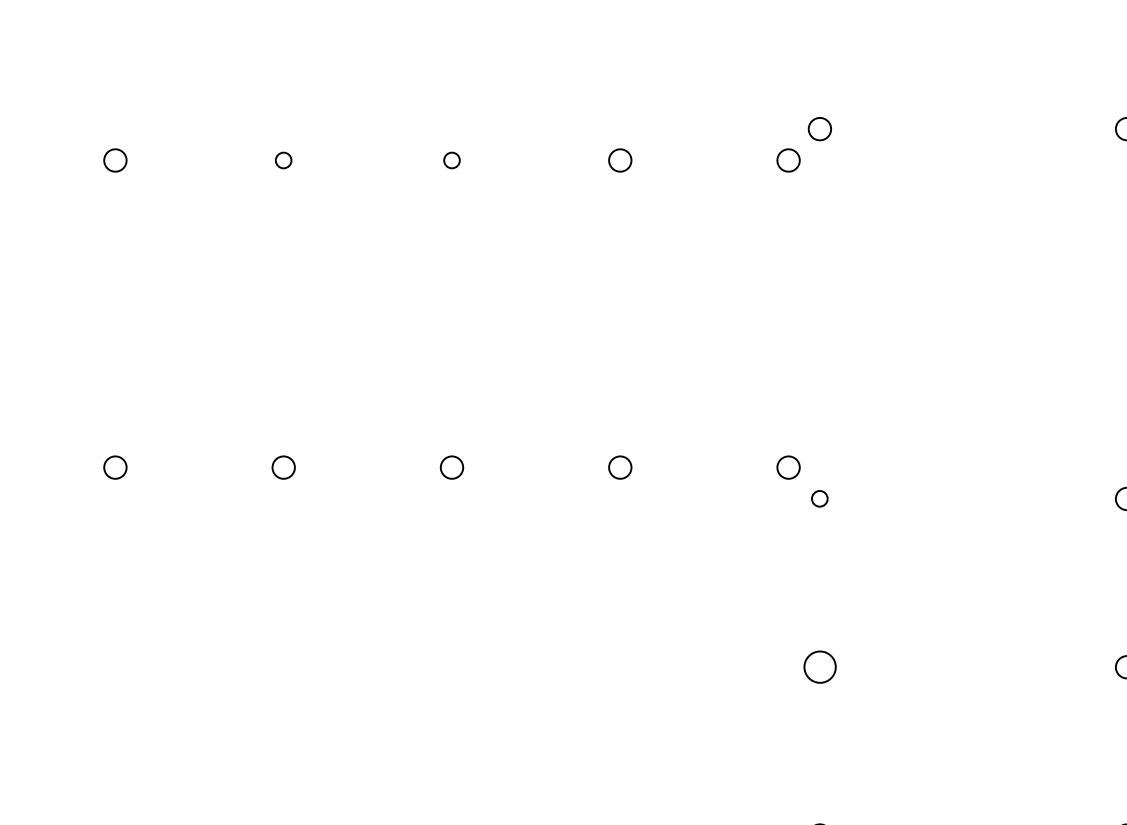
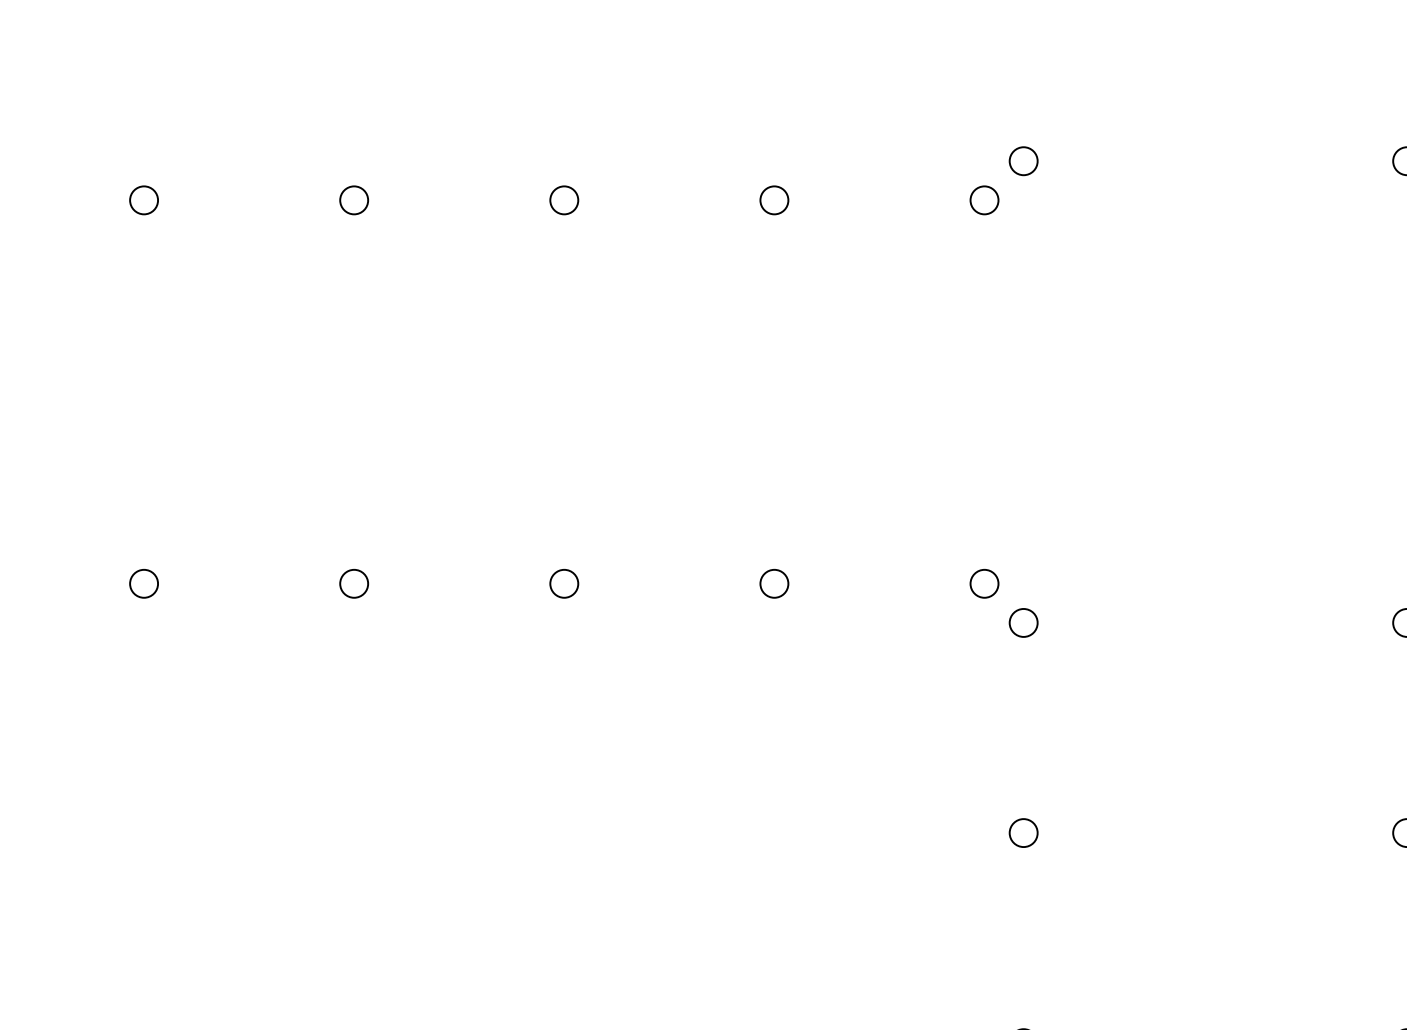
circle: (283, 160) -> (353, 200), size x1.43
circle: (451, 160) -> (563, 200), size x1.43
circle: (819, 498) -> (1023, 622), size x1.43
circle: (819, 667) -> (1023, 833), size x0.71

